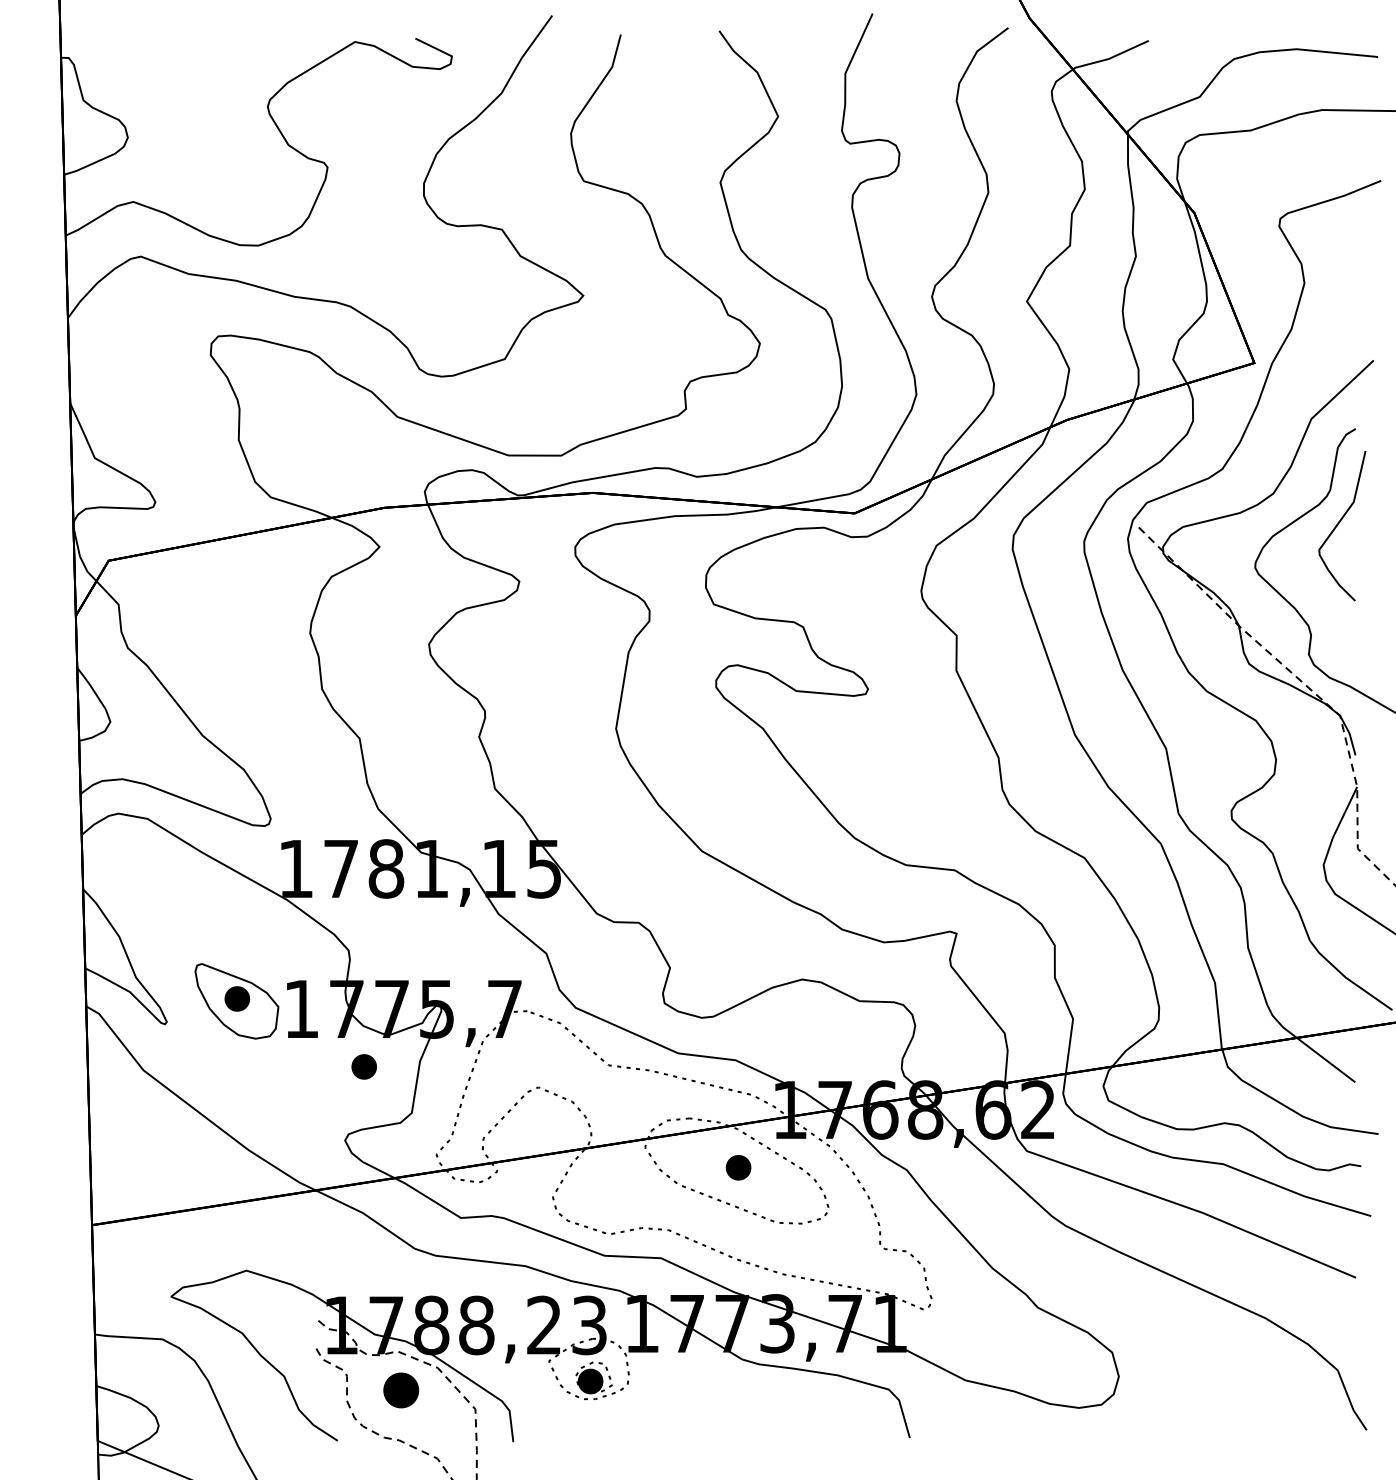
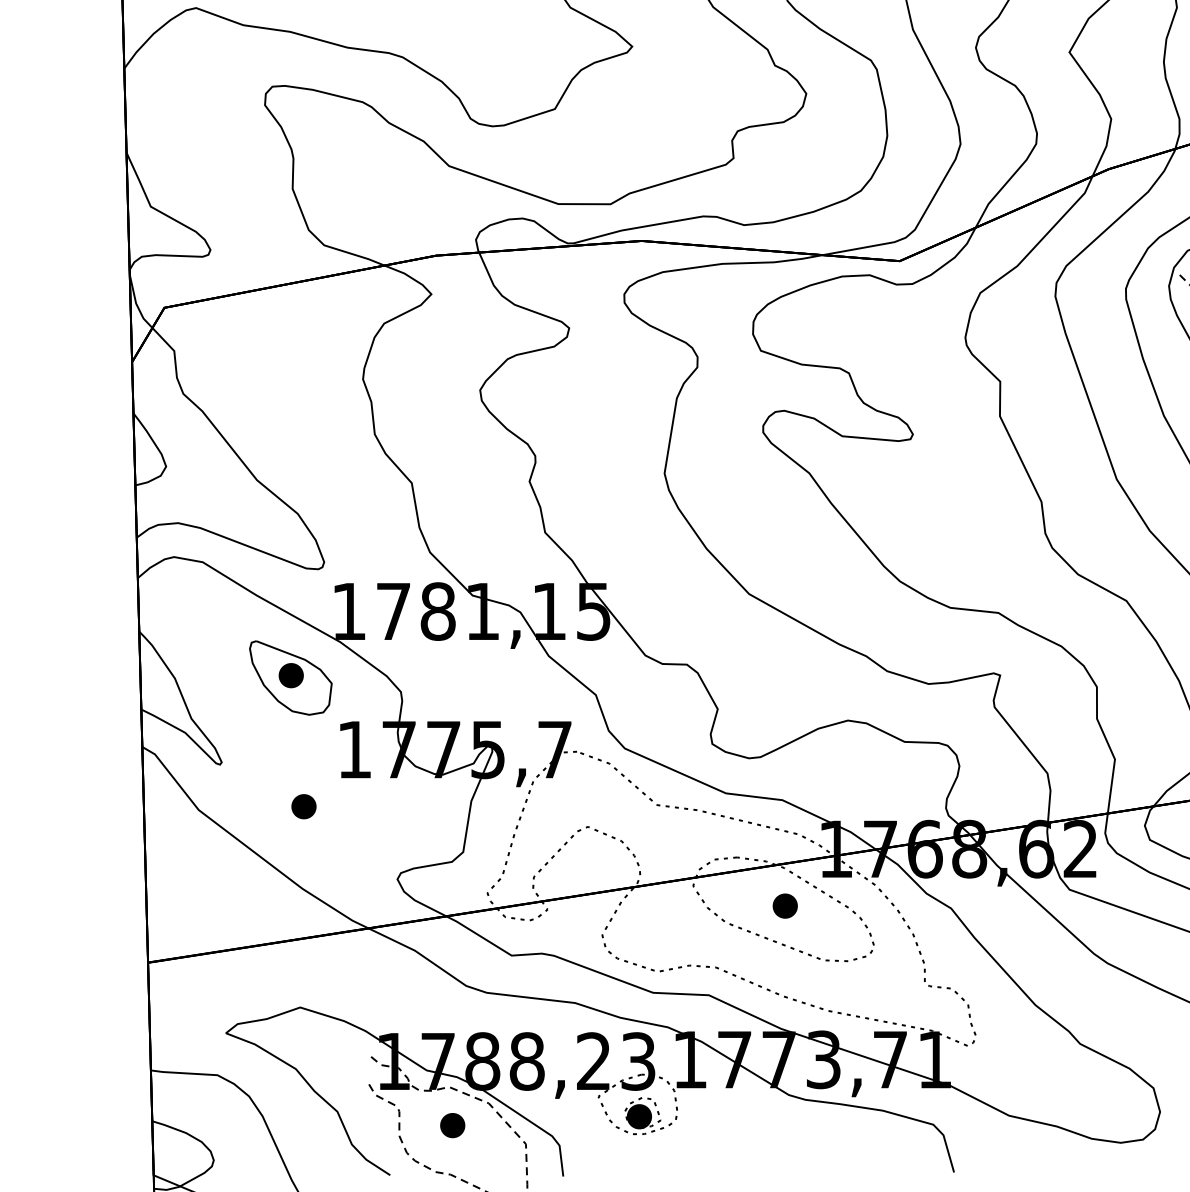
part: (236, 1001) -> (290, 678), moved
part: (363, 1066) -> (303, 806), moved
part: (400, 1390) -> (452, 1125), size x0.71

